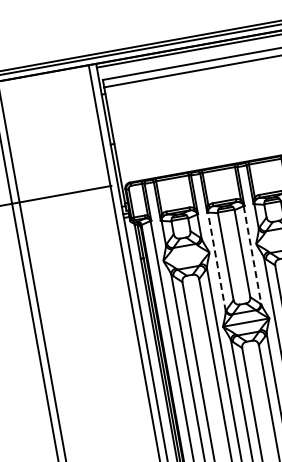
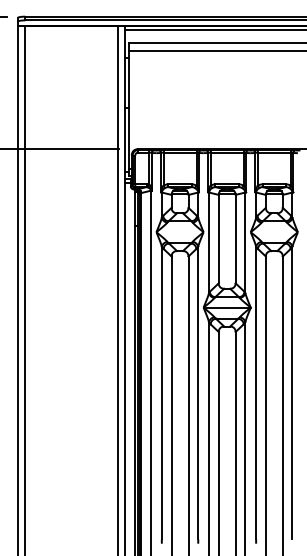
line: (252, 256) -> (245, 243), dashed -> solid
line: (217, 261) -> (209, 242), dashed -> solid

